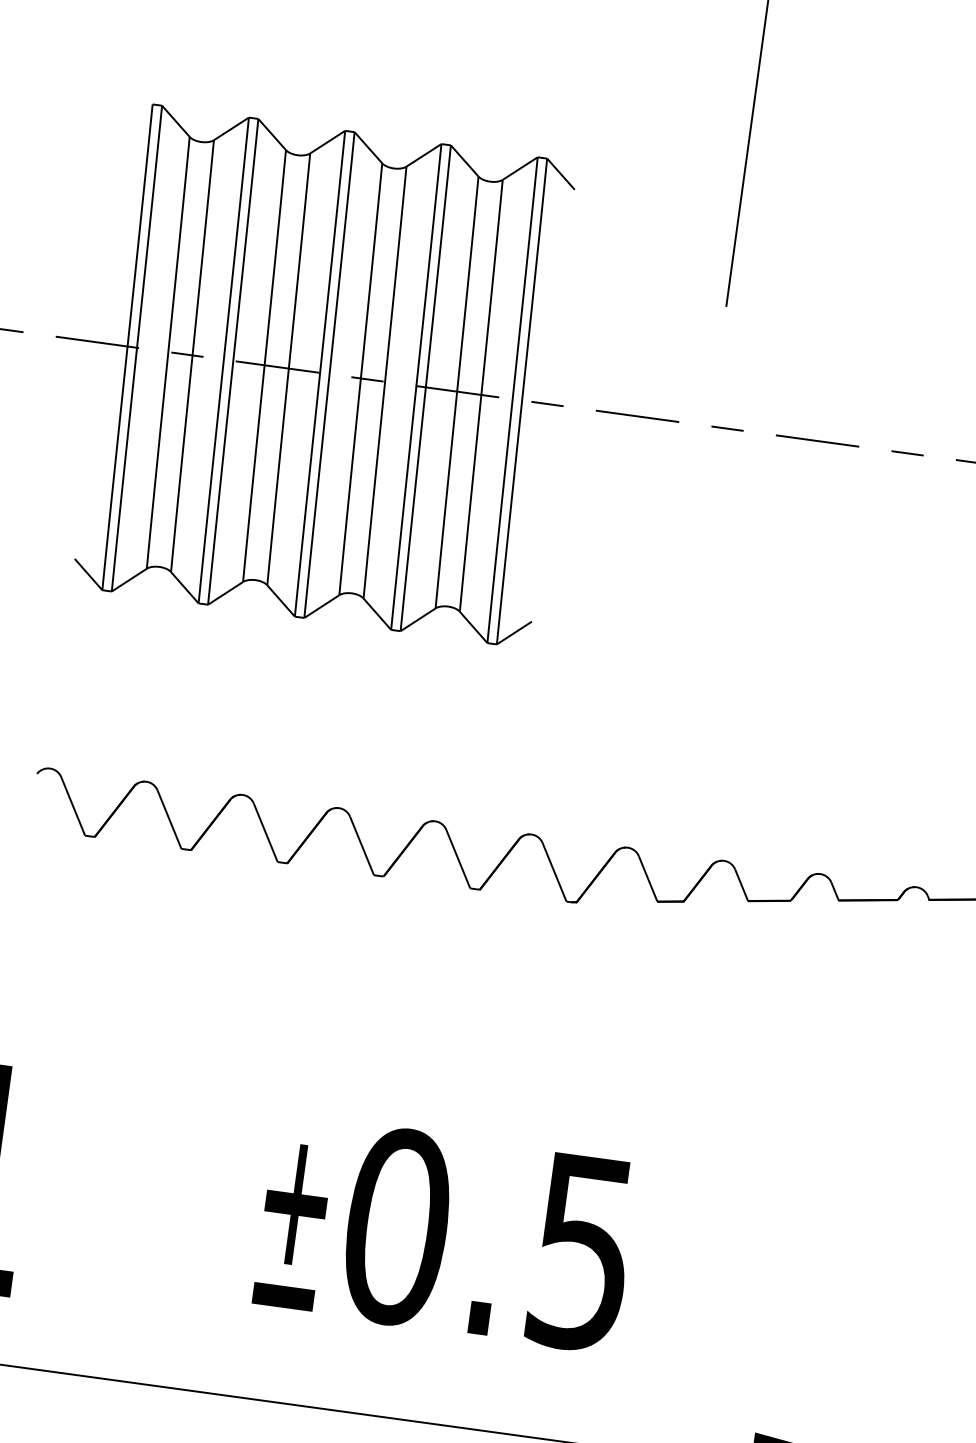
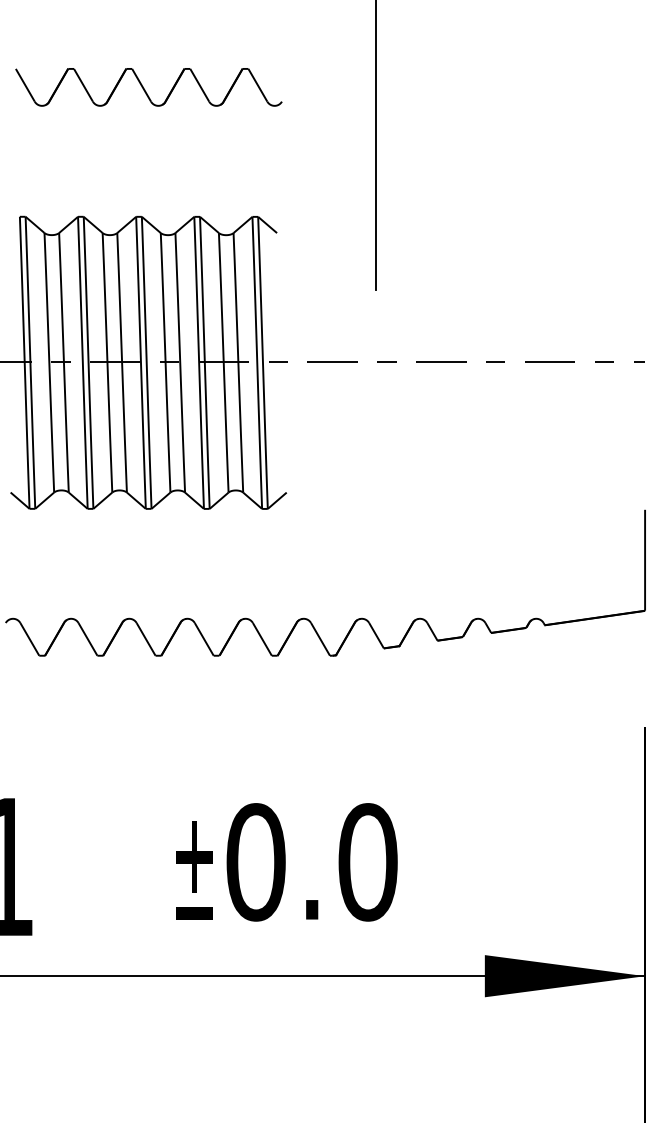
text: (581, 1252) -> (367, 862), 0.5 -> 0.0

